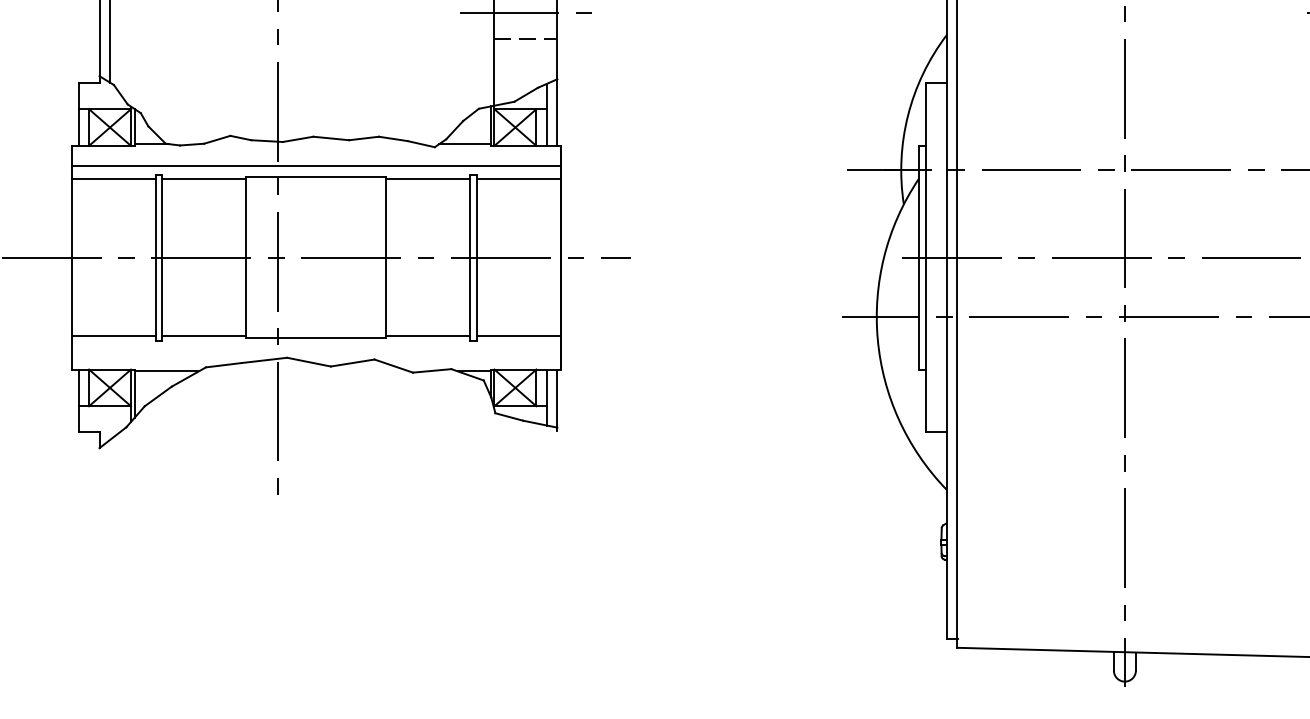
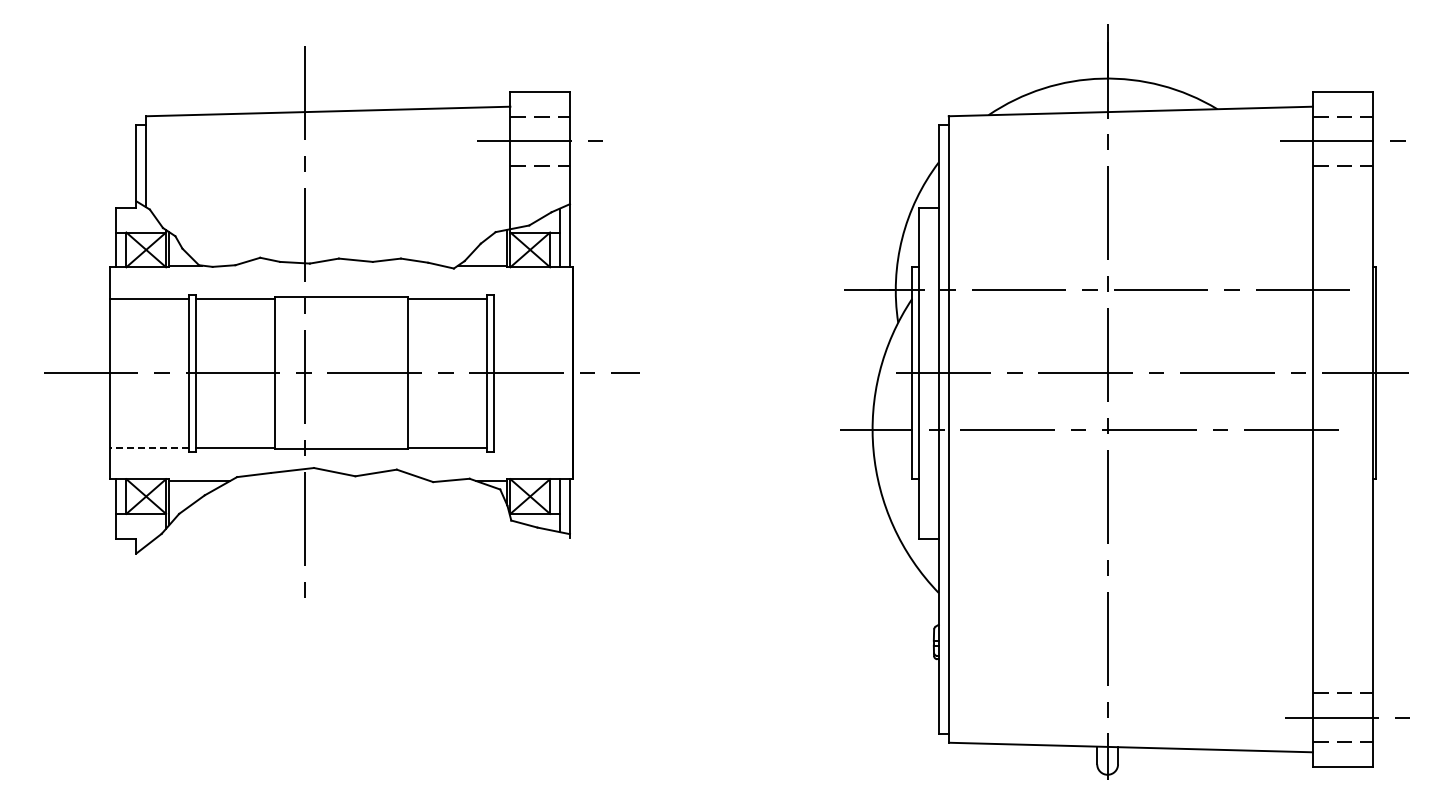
line: (316, 166) -> (341, 286), removed
line: (518, 178) -> (533, 298), removed
line: (113, 336) -> (149, 447), solid -> dashed
line: (518, 336) -> (533, 447), removed

